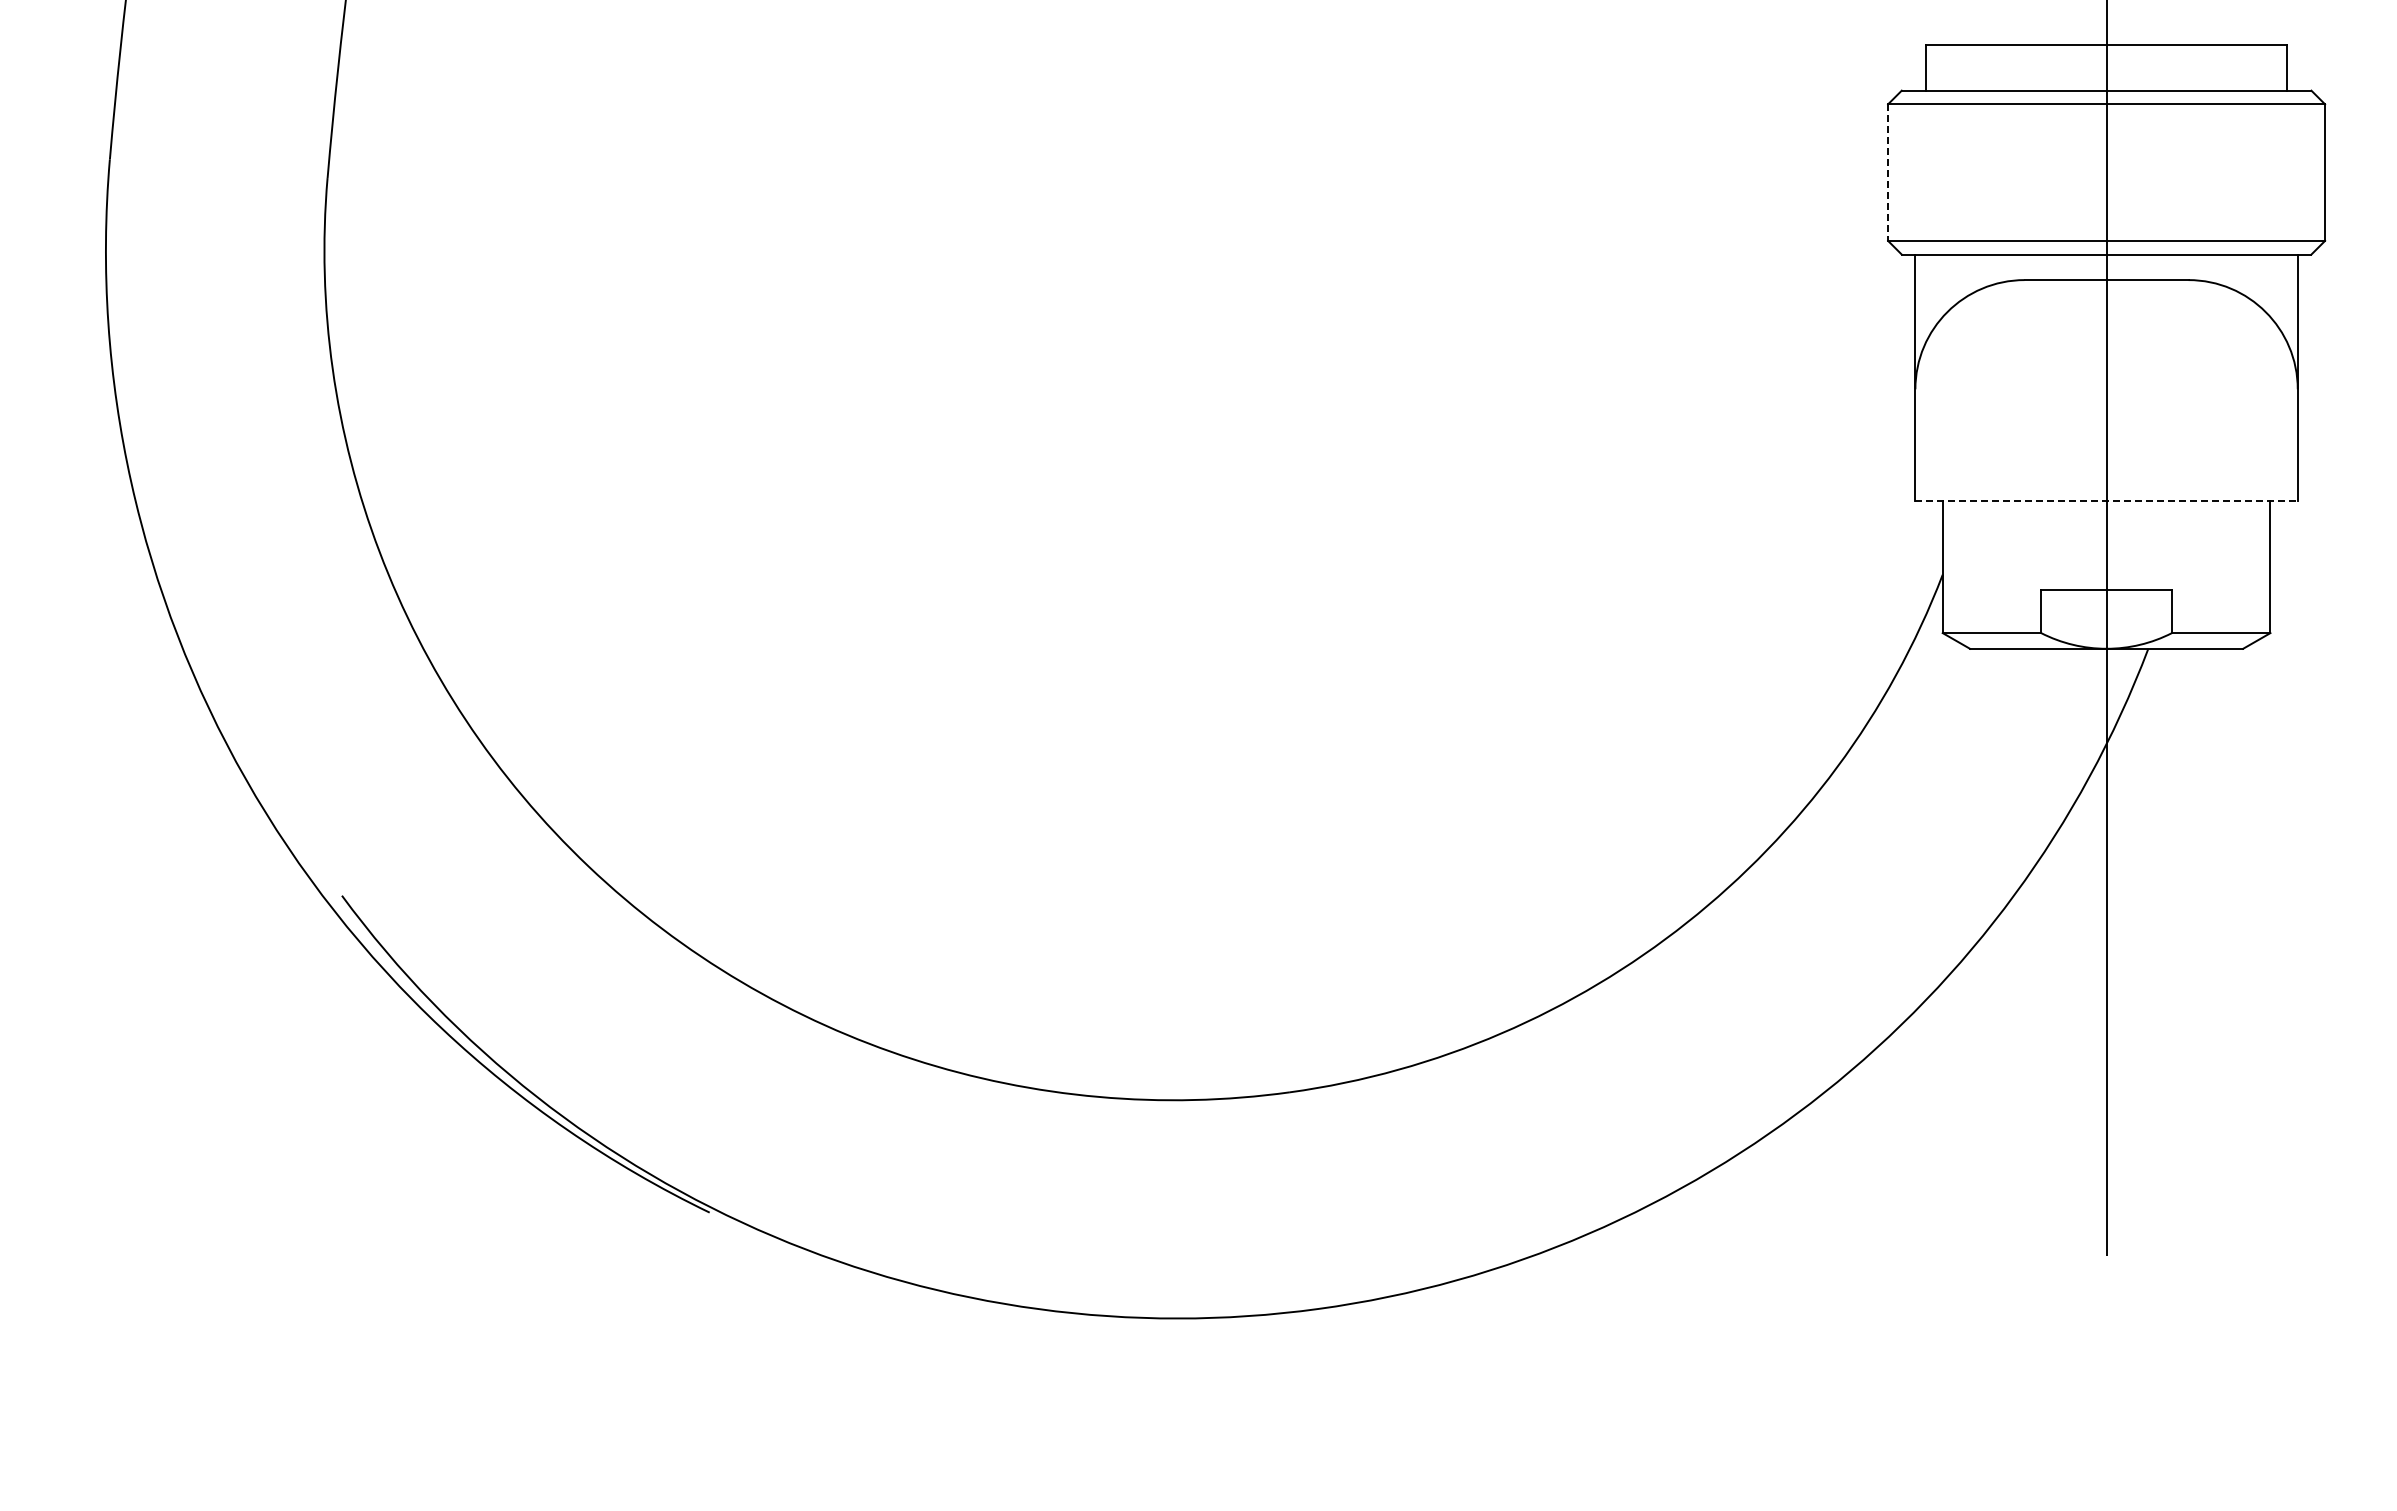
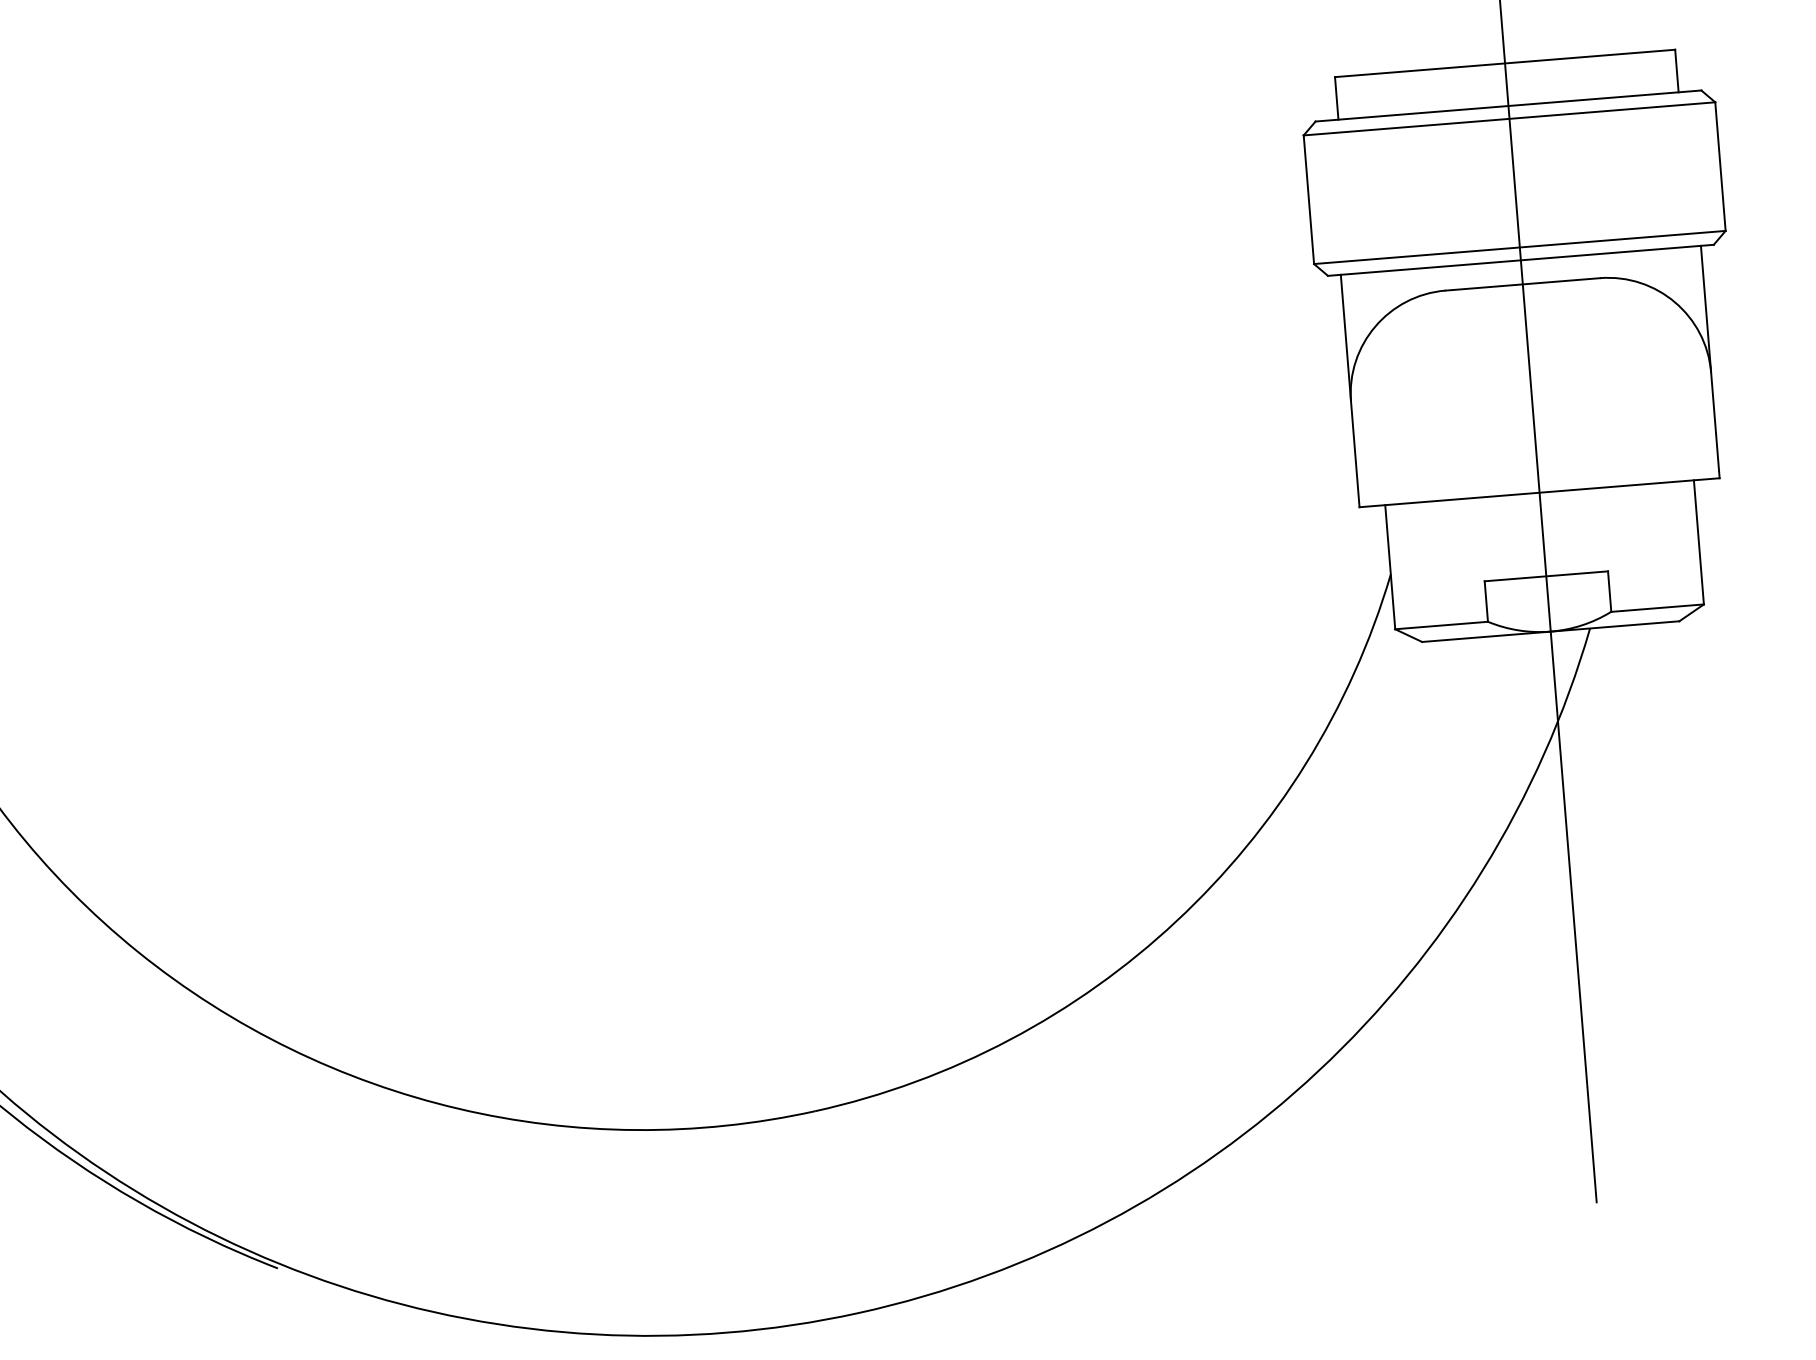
line: (1888, 173) -> (1309, 200), dashed -> solid
line: (2107, 501) -> (1540, 492), dashed -> solid

